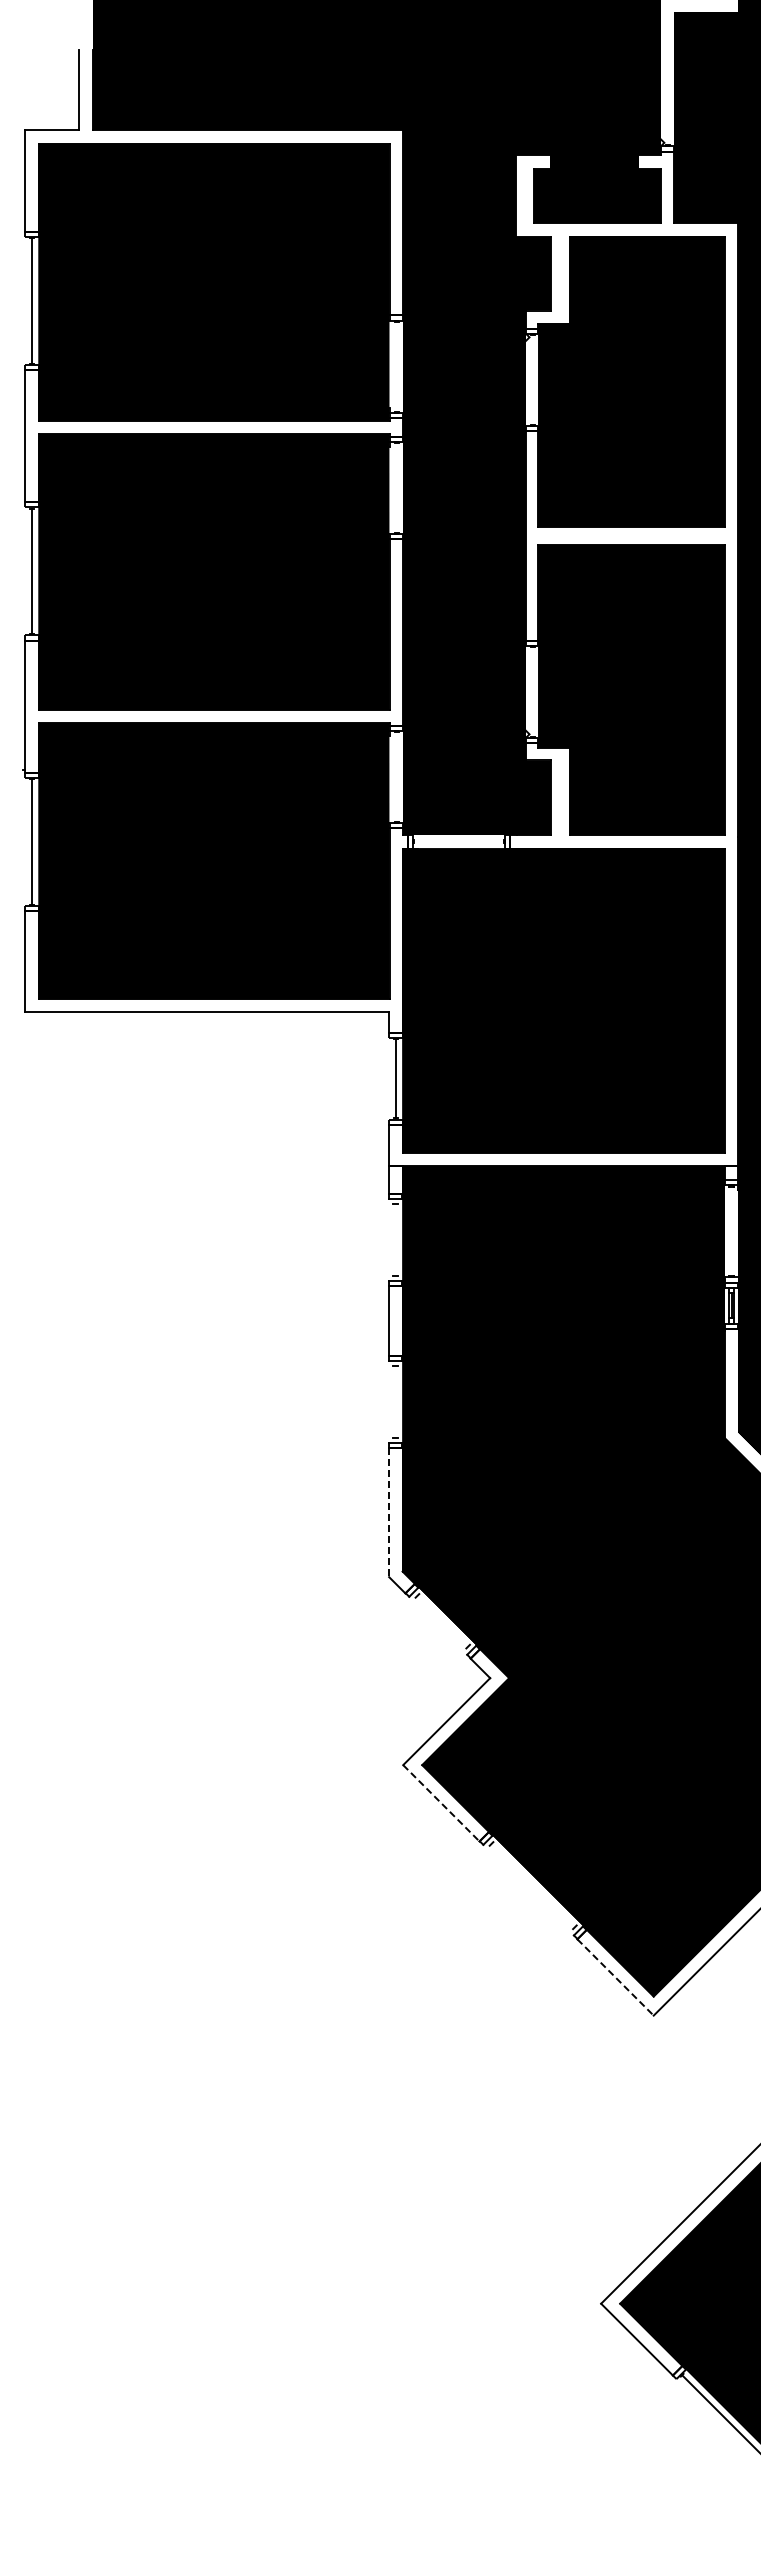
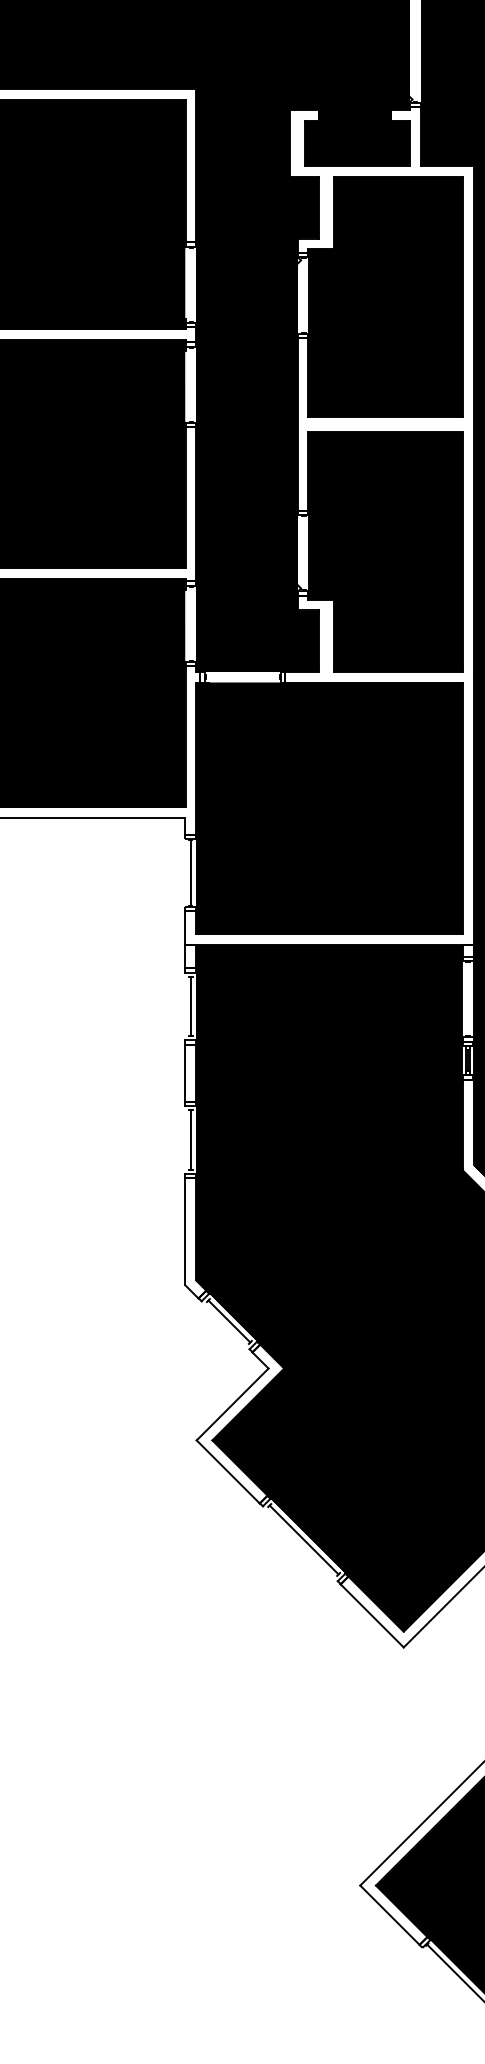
line: (395, 1240) -> (190, 1006), added
line: (395, 1401) -> (190, 1139), added
line: (389, 1512) -> (185, 1231), dashed -> solid
line: (442, 1620) -> (229, 1320), added
line: (441, 1803) -> (228, 1472), dashed -> solid
line: (532, 1885) -> (303, 1539), added
line: (615, 1977) -> (372, 1615), dashed -> solid

